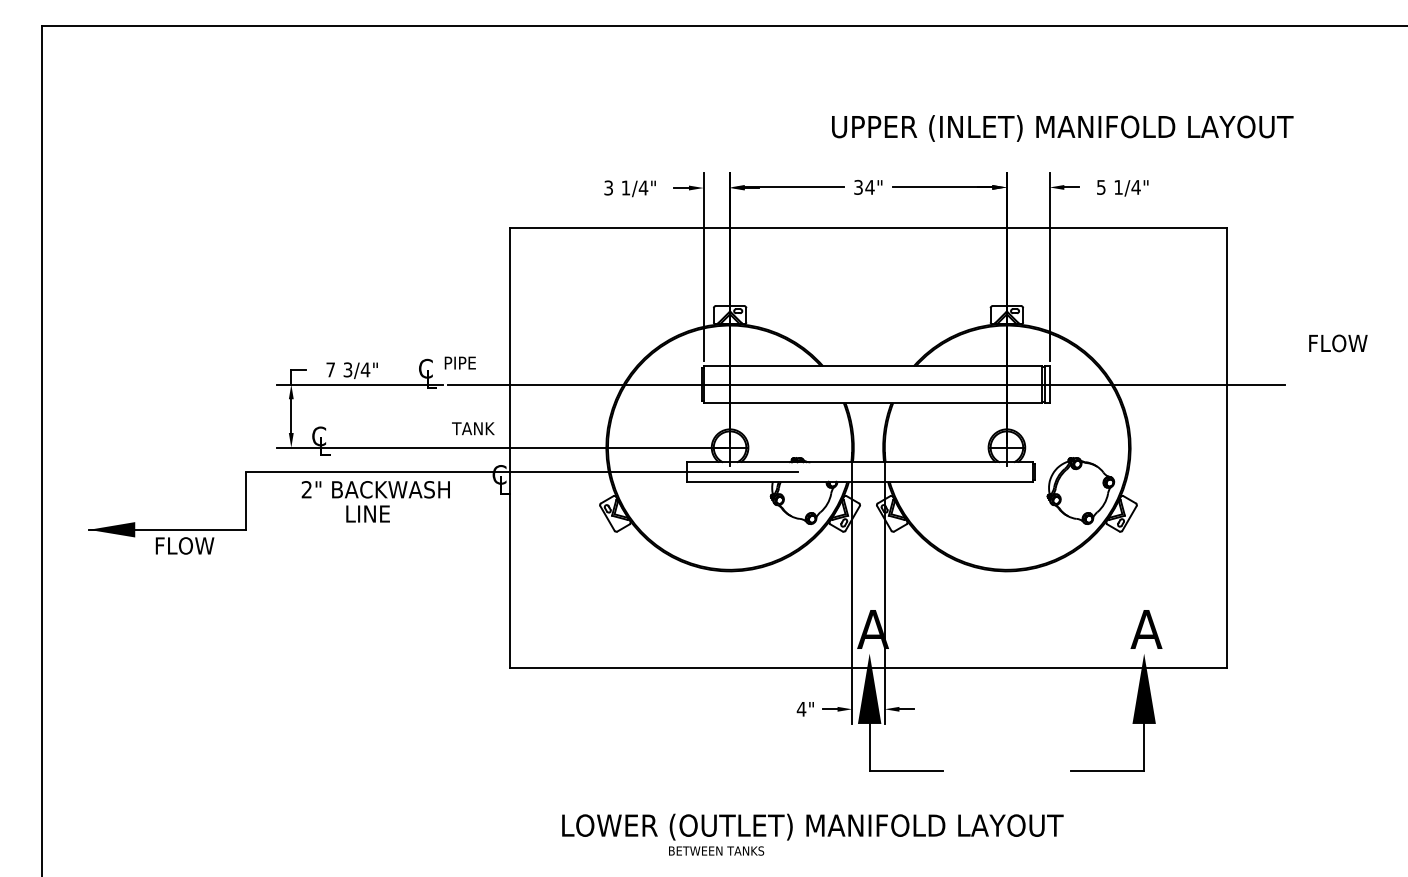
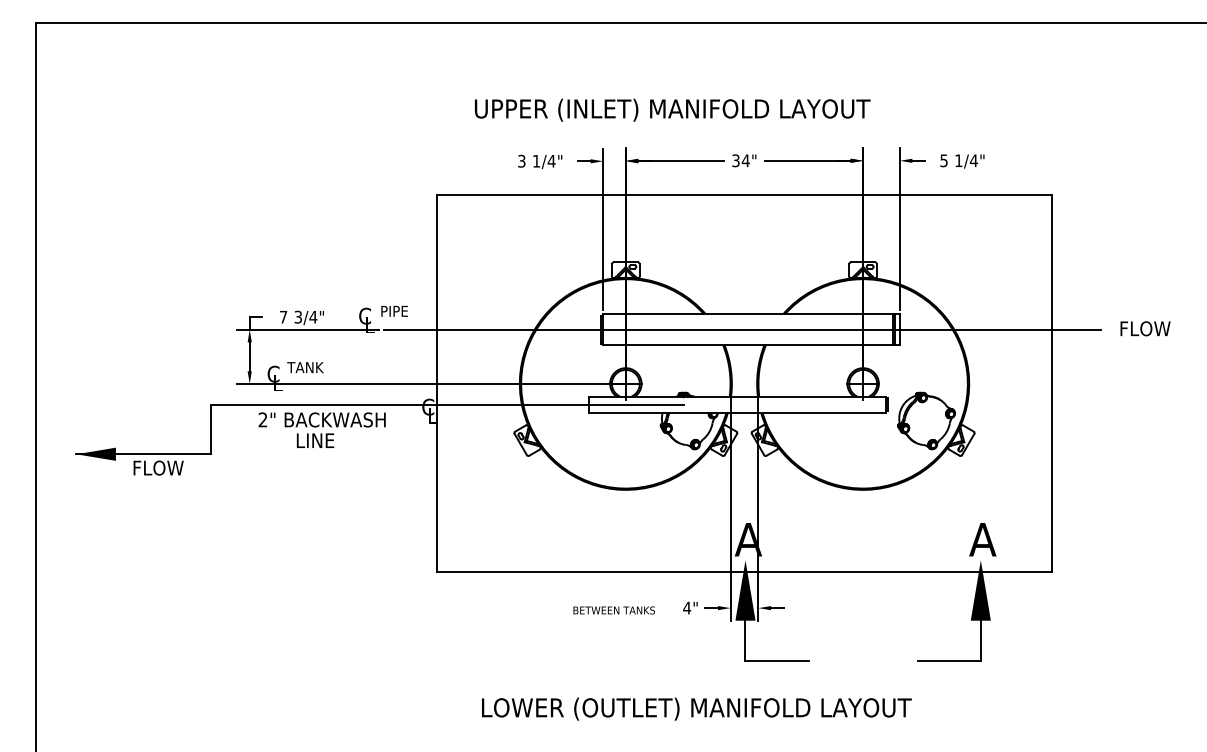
text: (1062, 128) -> (672, 110), moved
text: (1338, 343) -> (1145, 328), moved
text: (473, 428) -> (305, 367), moved
text: (716, 850) -> (614, 610), moved

